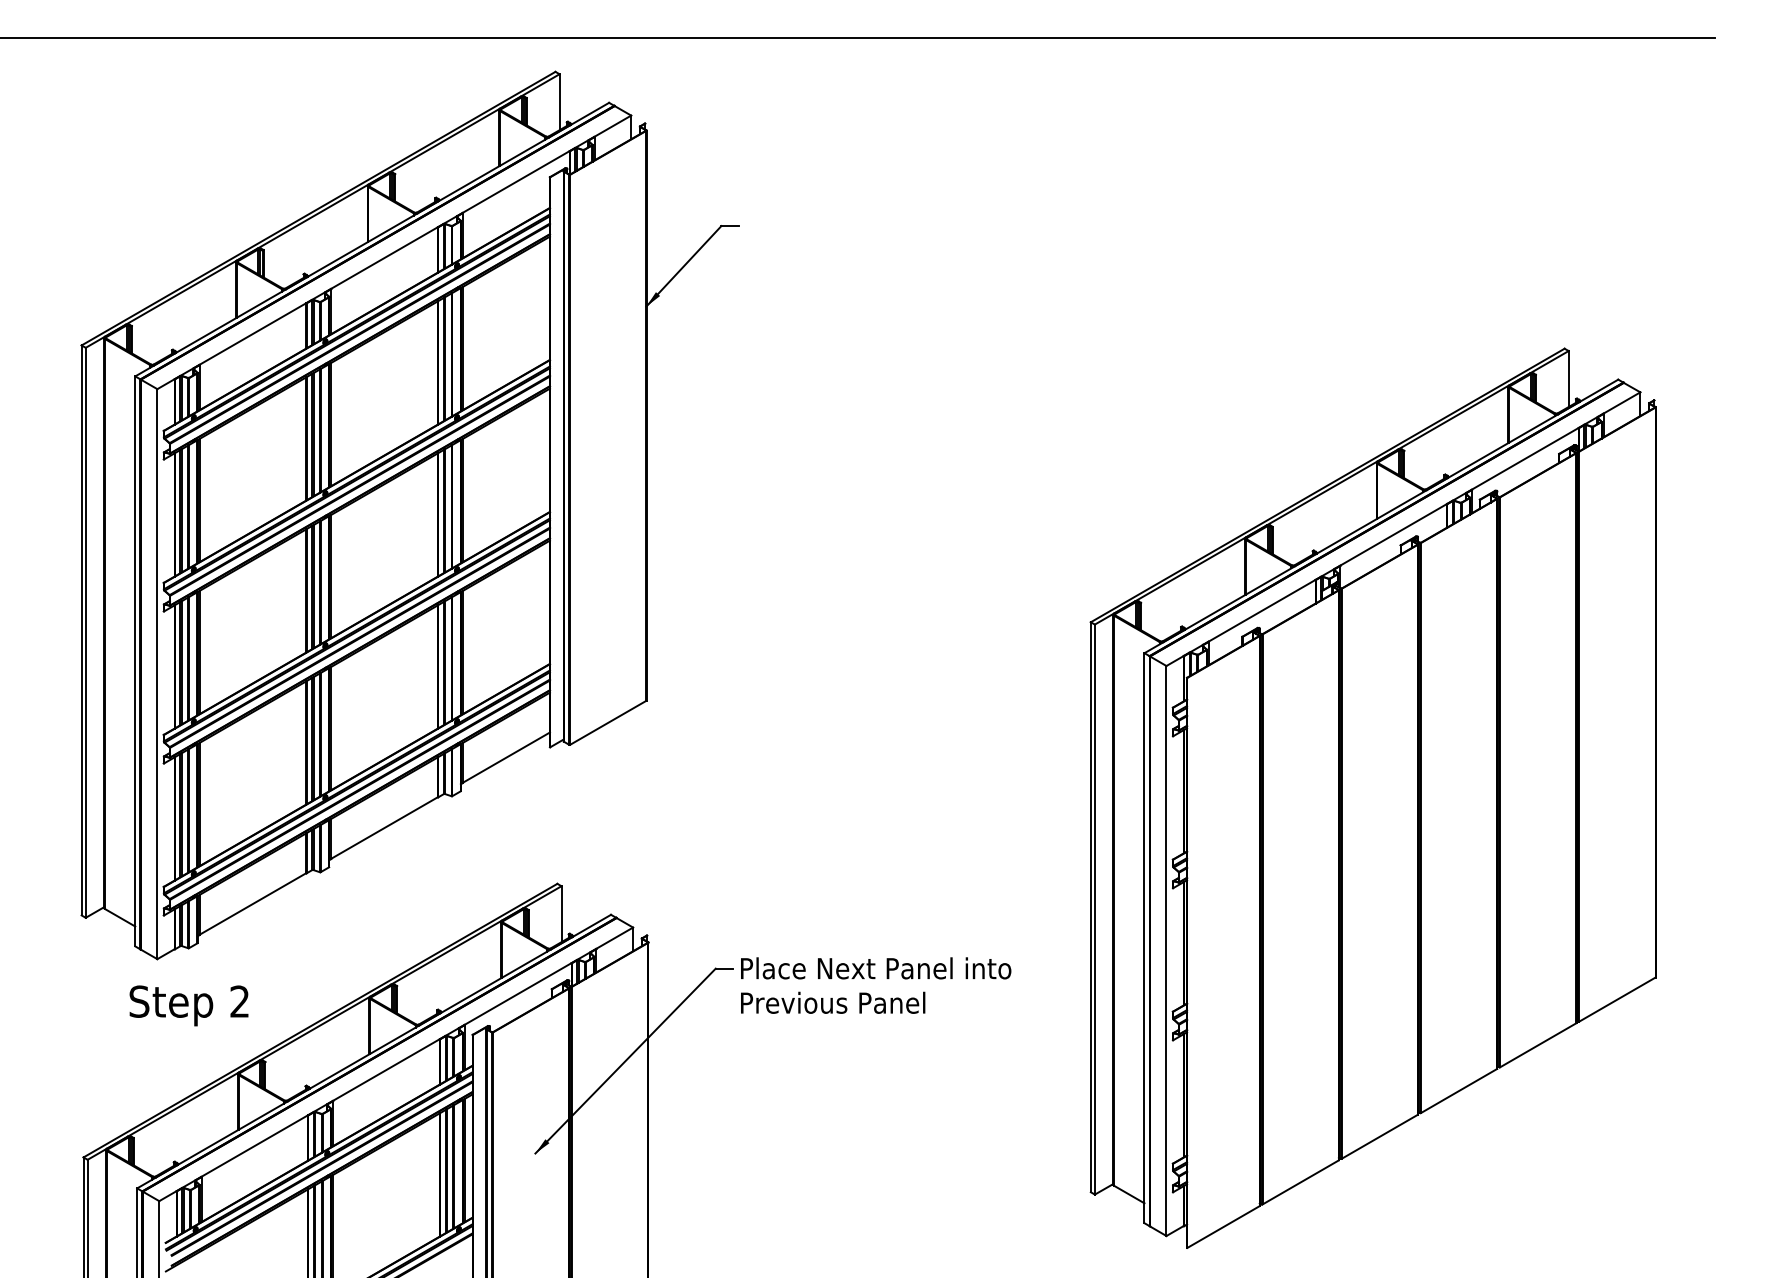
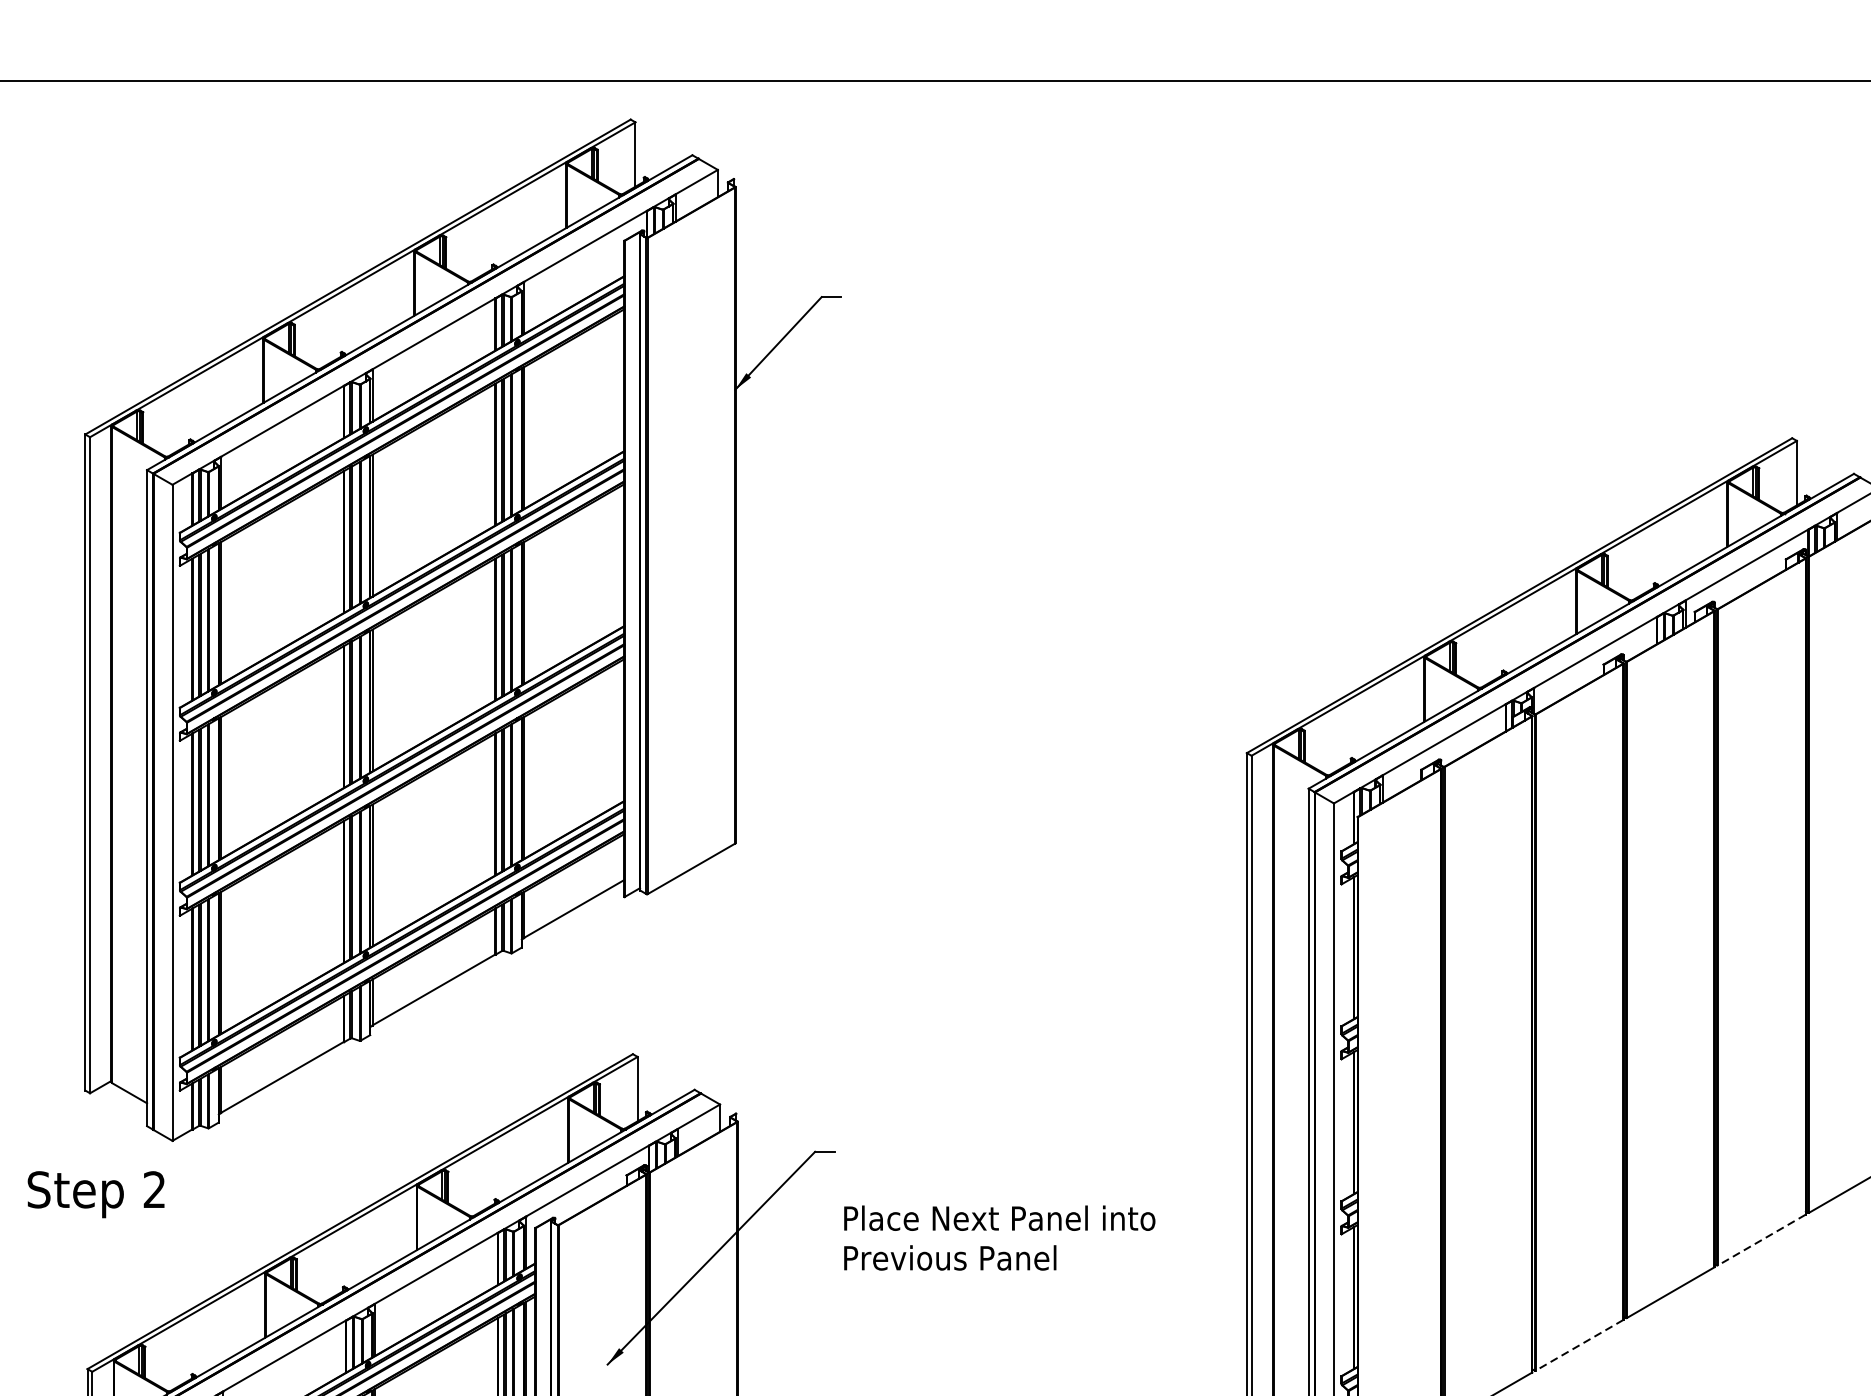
text: (876, 985) -> (1000, 1237), moved
text: (188, 1005) -> (95, 1194), moved
line: (1538, 1045) -> (1762, 1240), solid -> dashed
line: (1379, 1136) -> (1579, 1345), solid -> dashed

